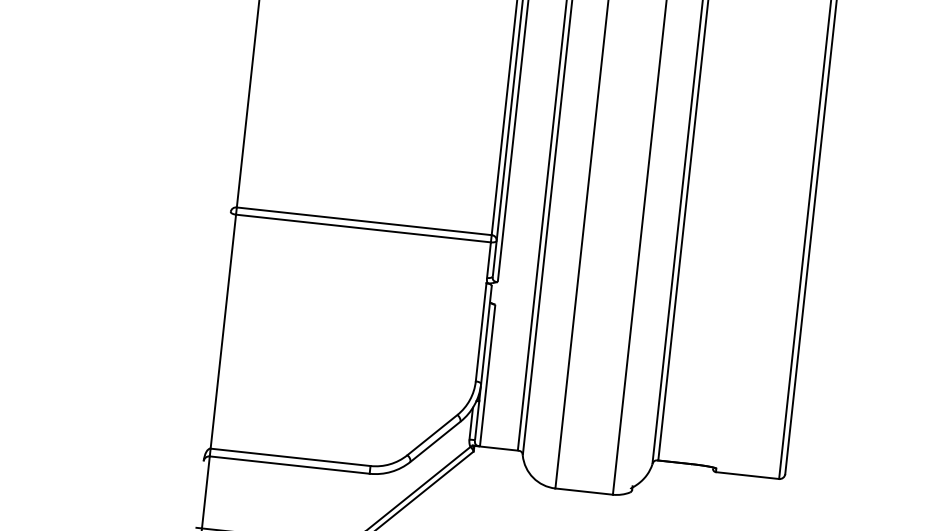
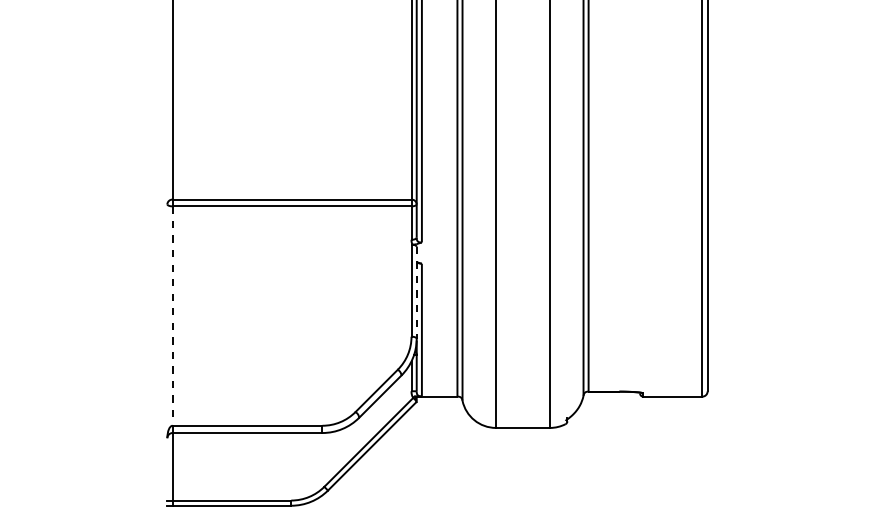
line: (223, 332) -> (172, 316), solid -> dashed
line: (486, 334) -> (416, 292), solid -> dashed

